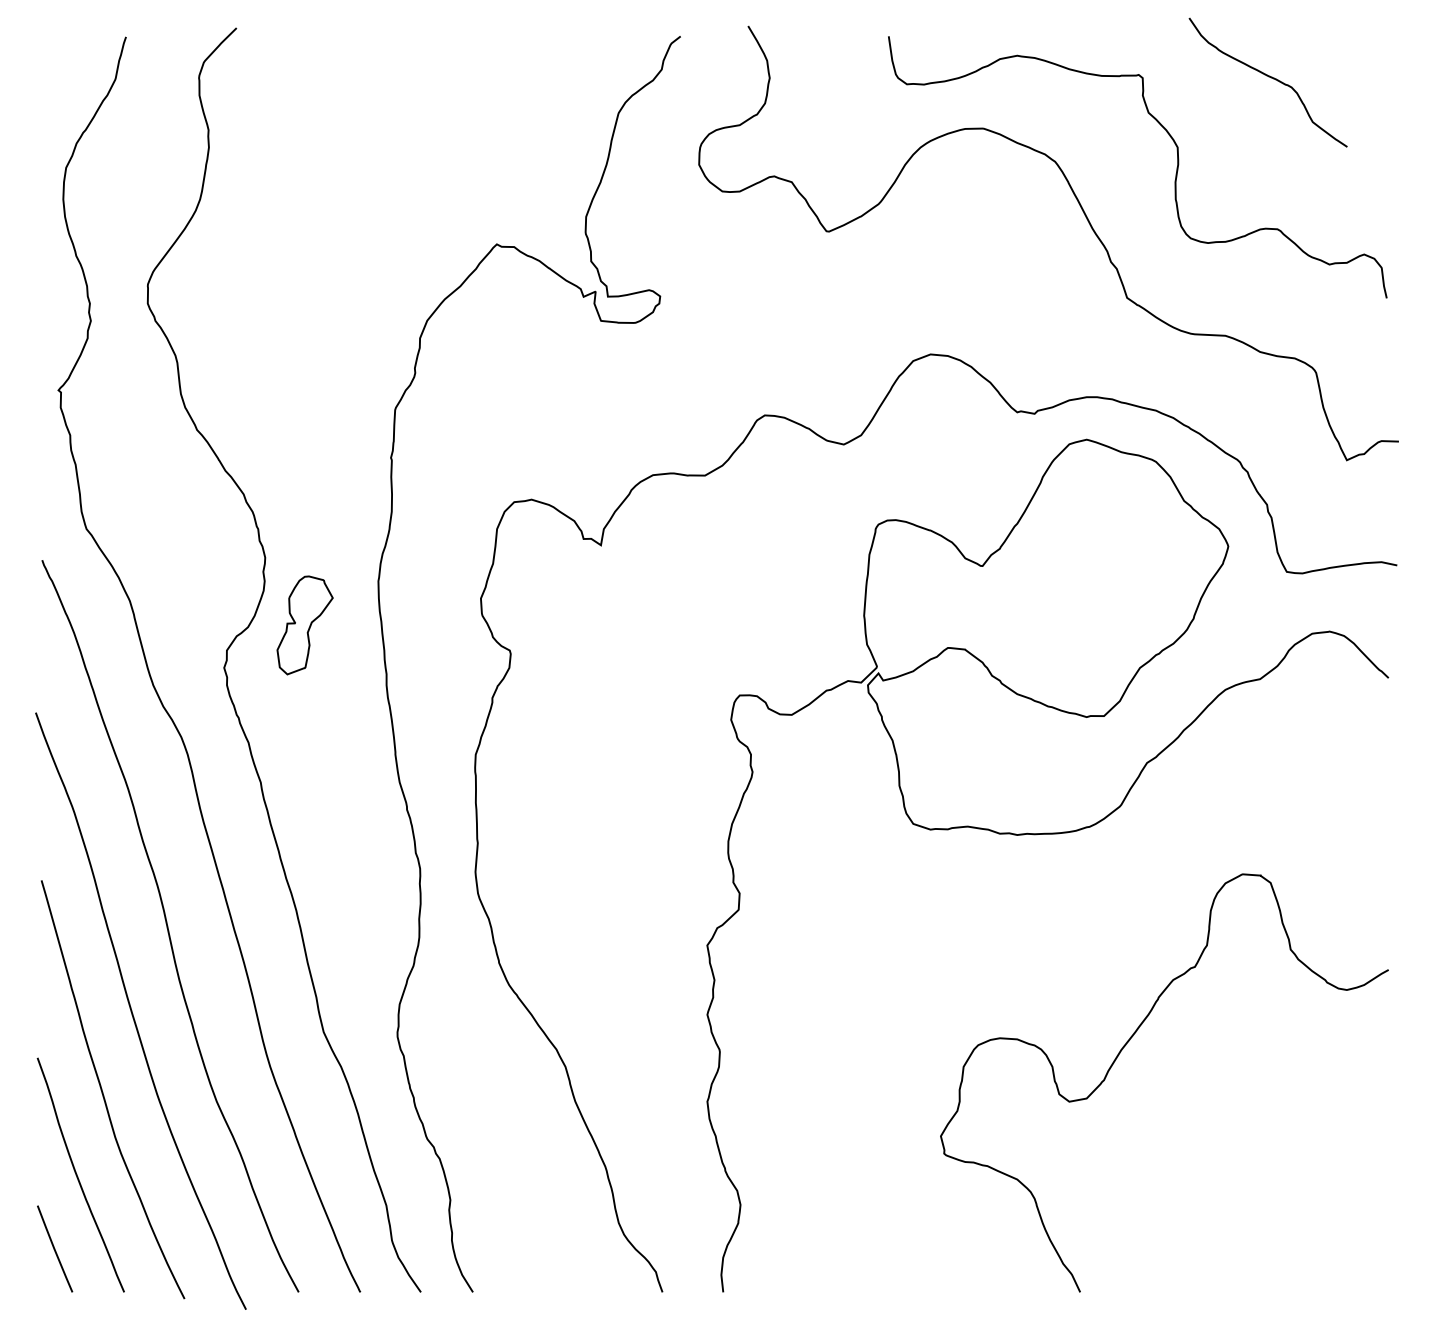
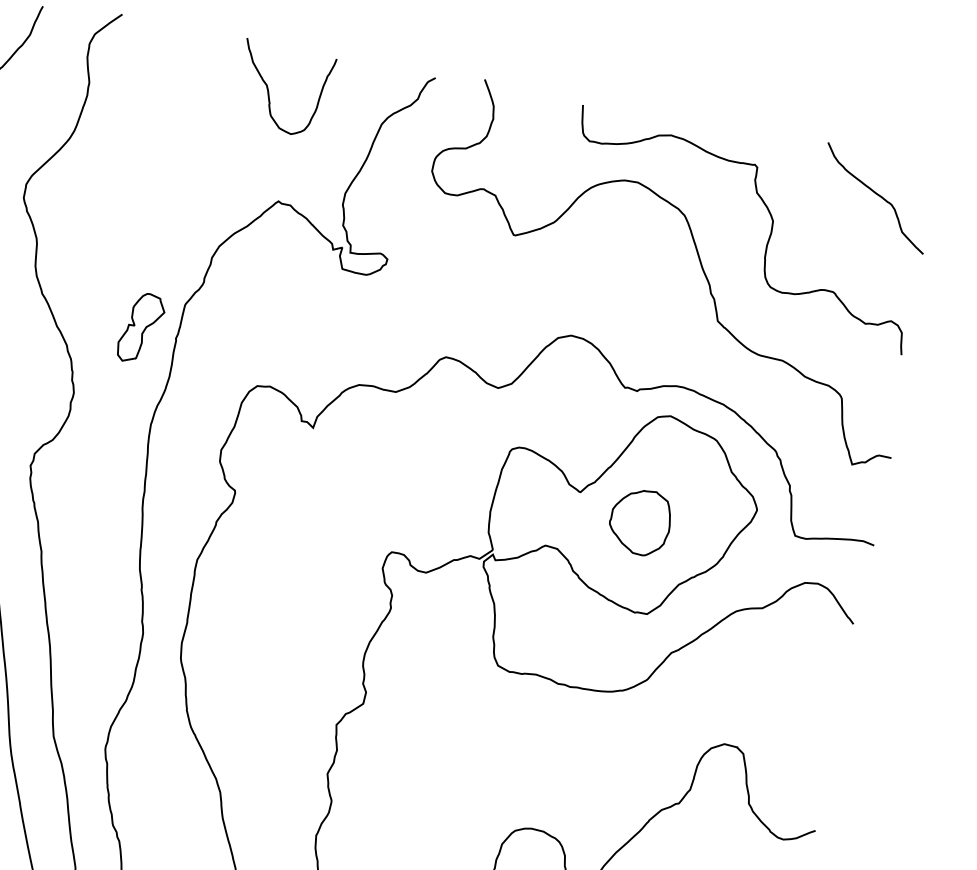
curve: (1268, 77) -> (876, 194), moved
curve: (456, 97) -> (269, 92), added
part: (1071, 591) -> (640, 521), added
part: (304, 625) -> (140, 328), moved

